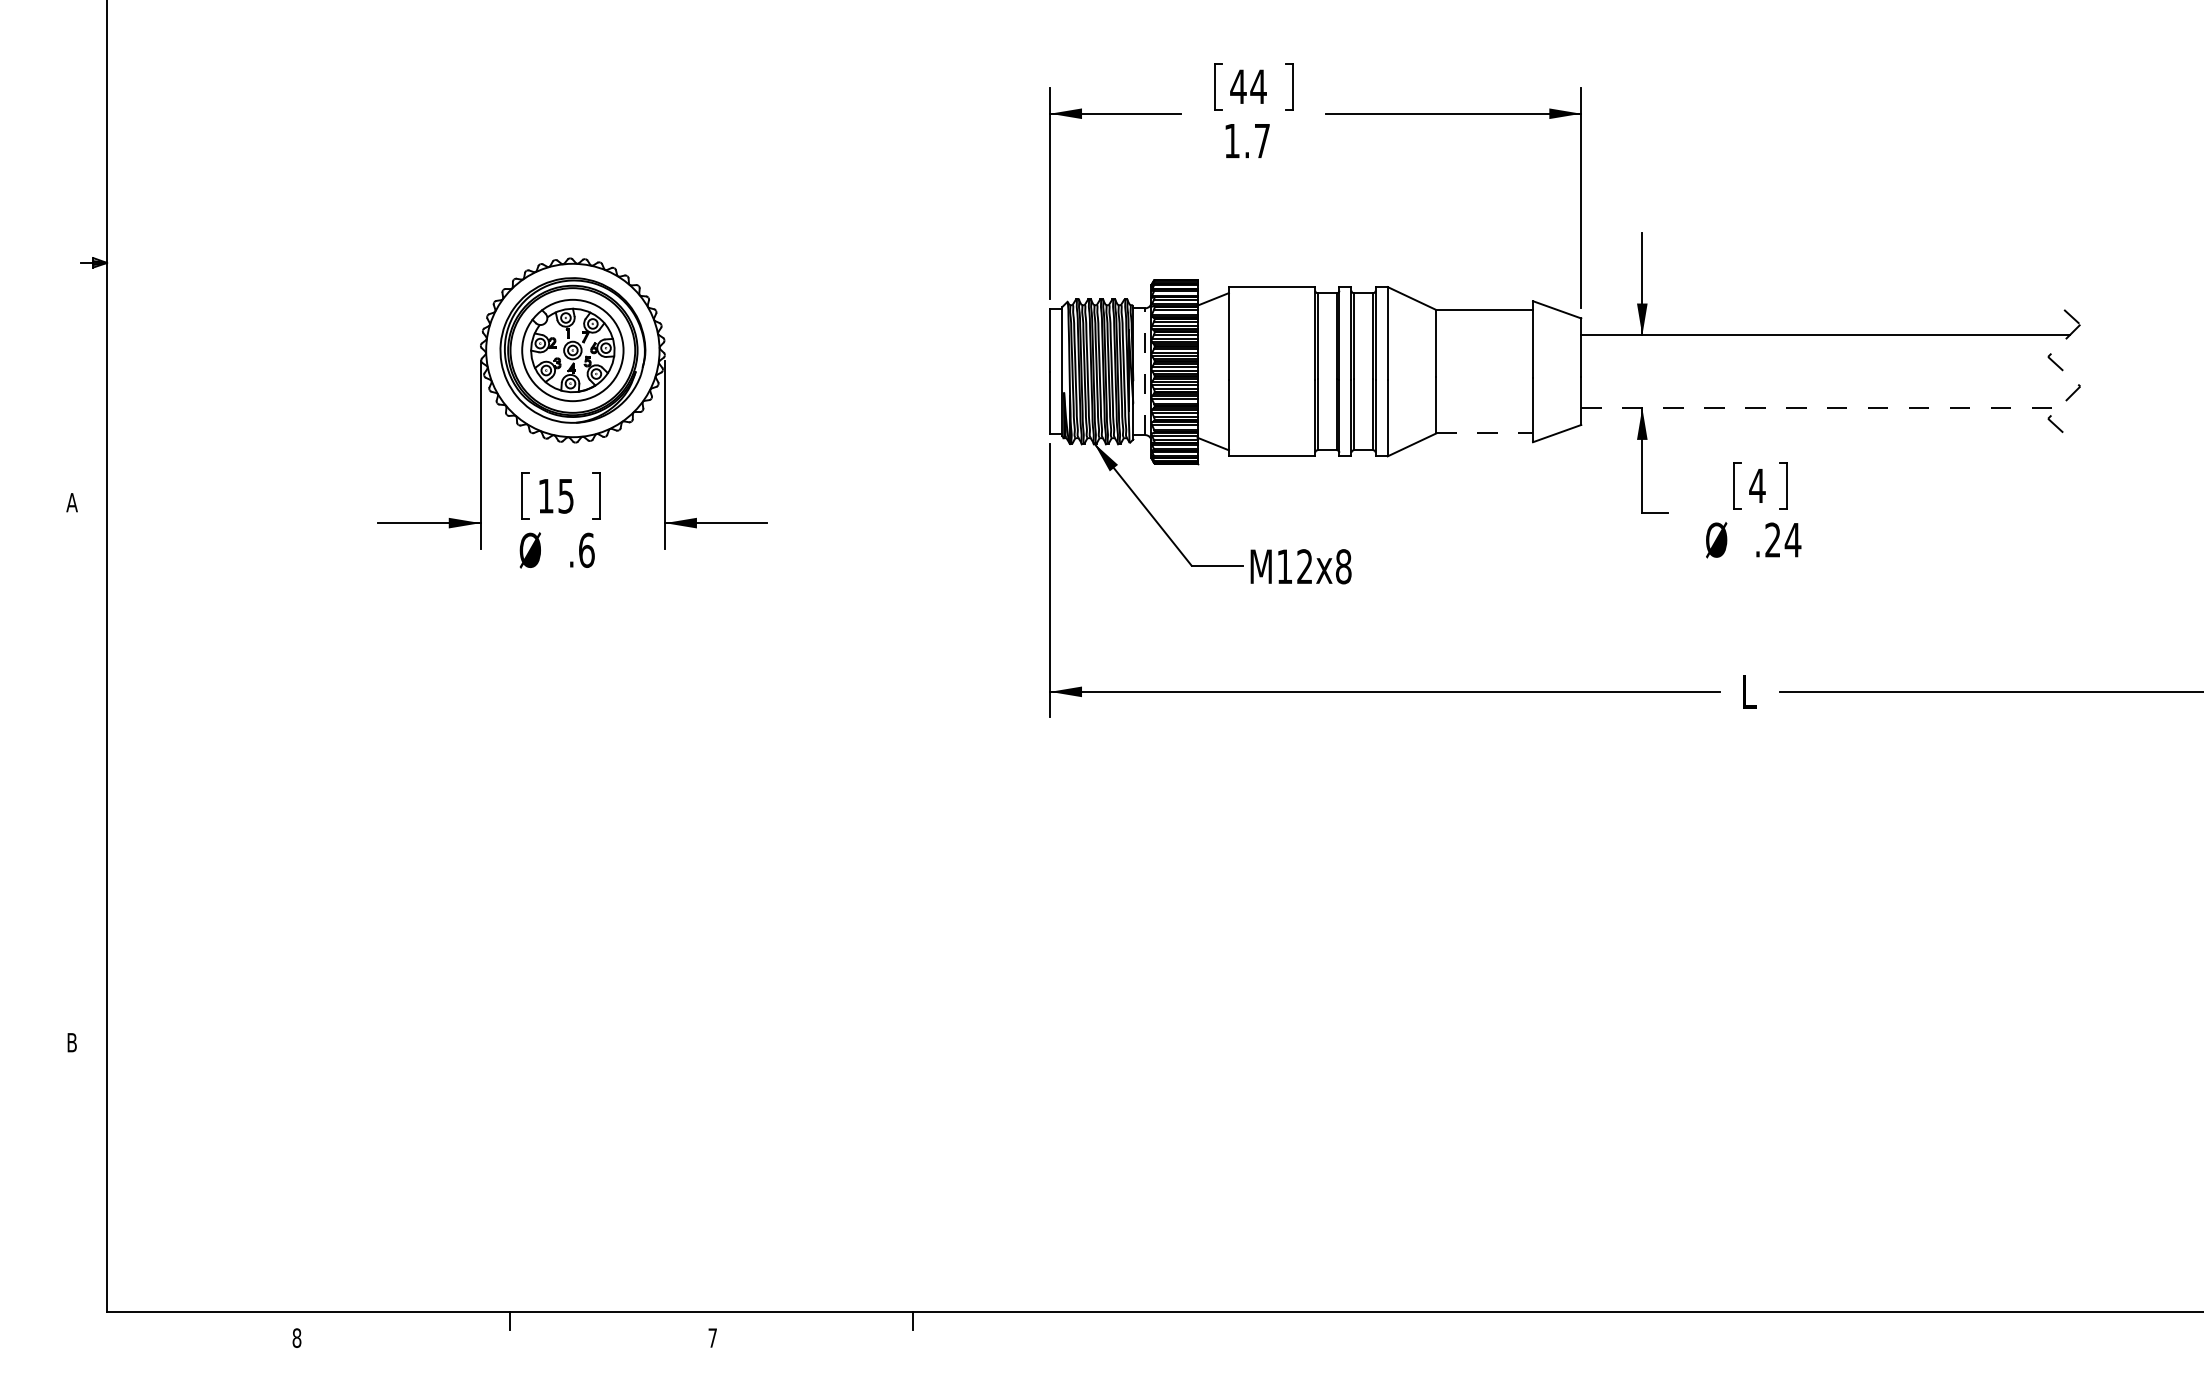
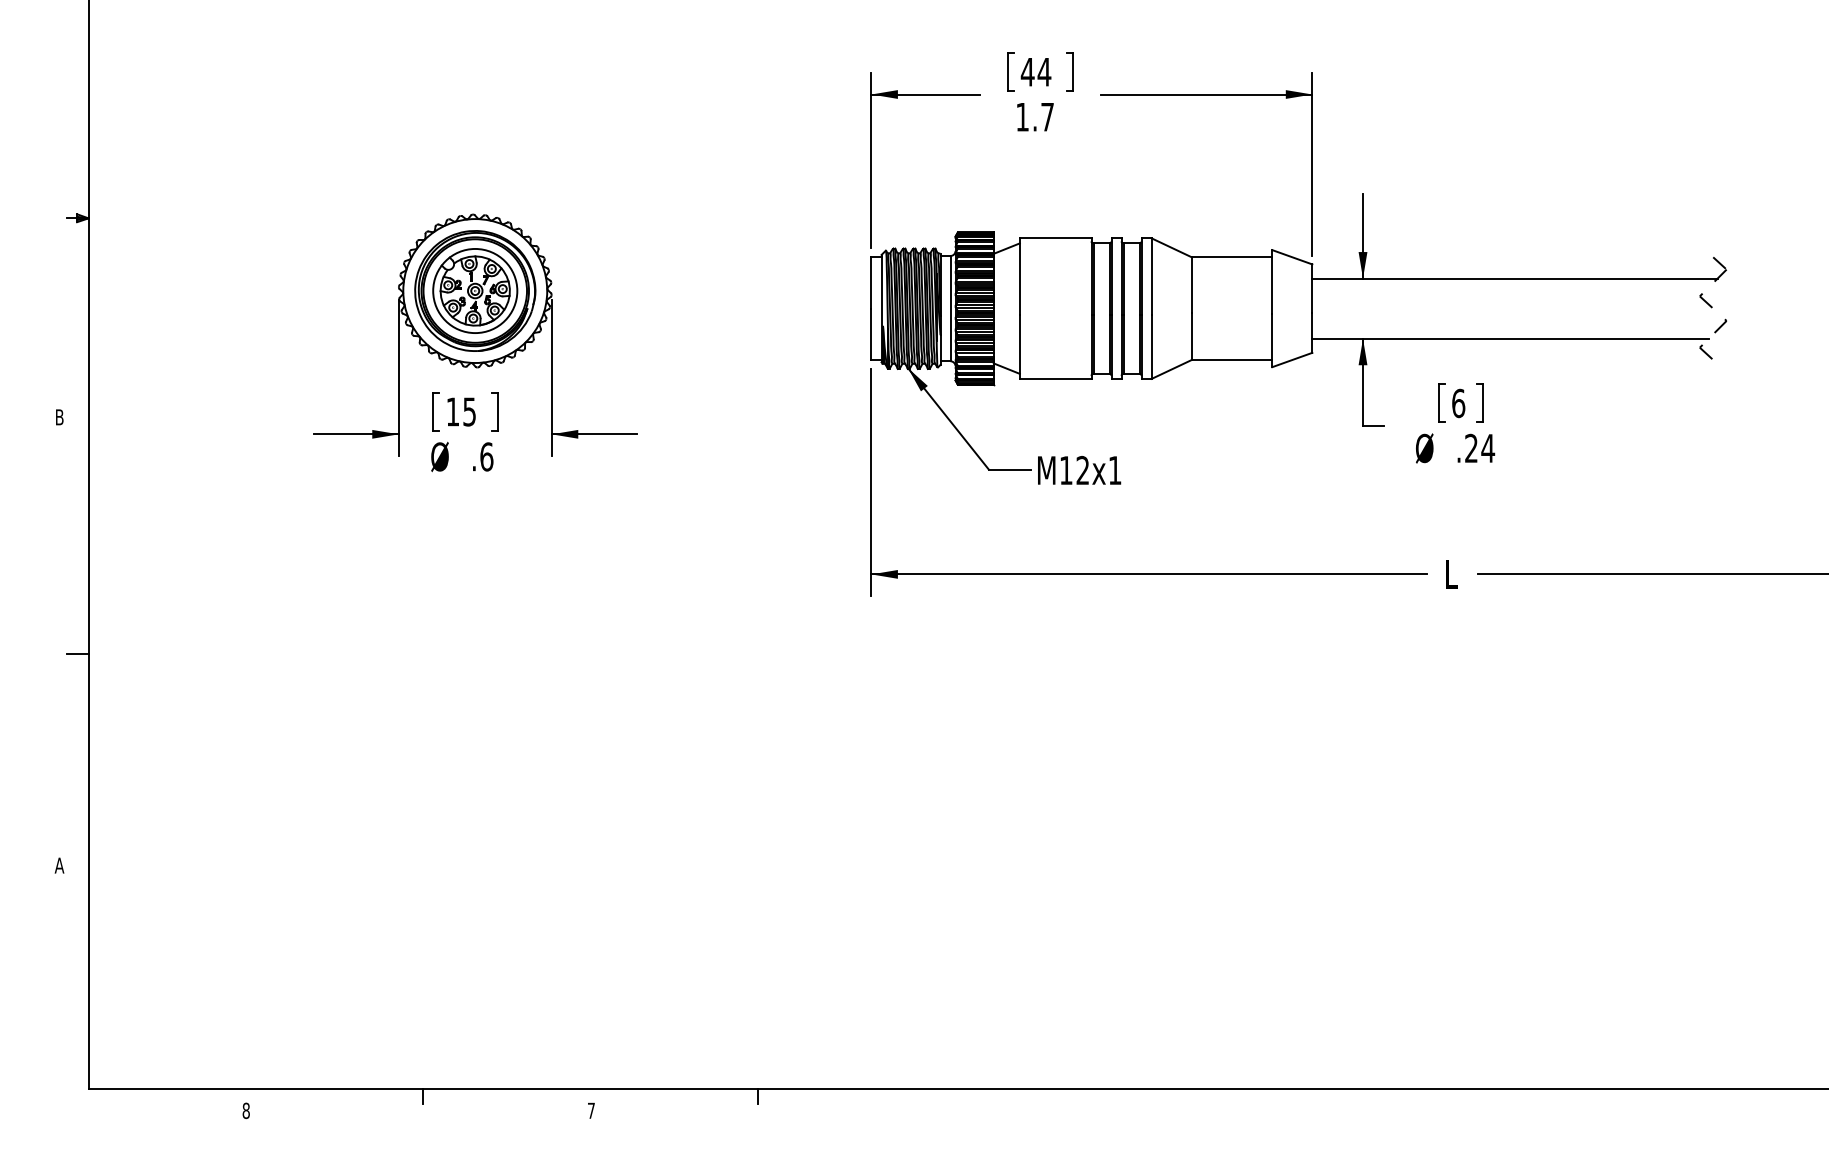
line: (1145, 371) -> (950, 308), dashed -> solid
line: (1820, 407) -> (1510, 338), dashed -> solid
line: (1485, 433) -> (1232, 359), dashed -> solid
text: (1757, 485) -> (1458, 403), 4 -> 6
text: (71, 502) -> (59, 417), A -> B
text: (1343, 566) -> (1114, 470), M12x8 -> M12x1
line: (93, 787) -> (77, 653), added
text: (71, 1042) -> (59, 865), B -> A

